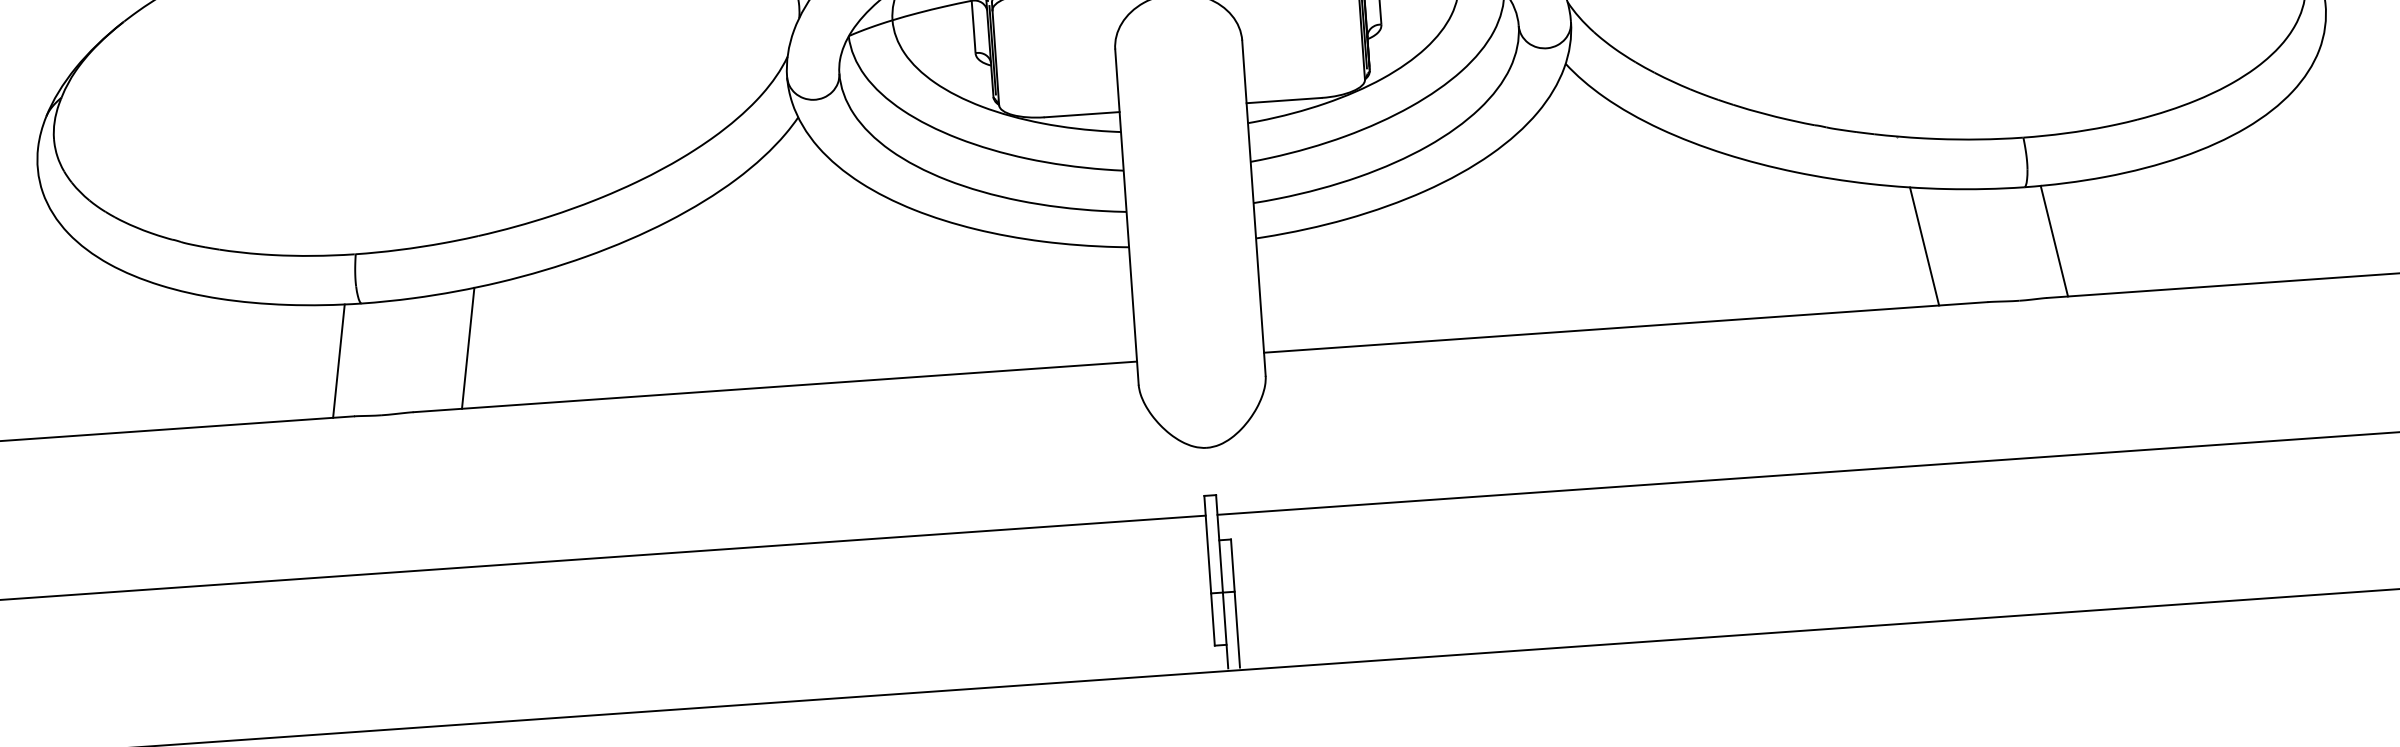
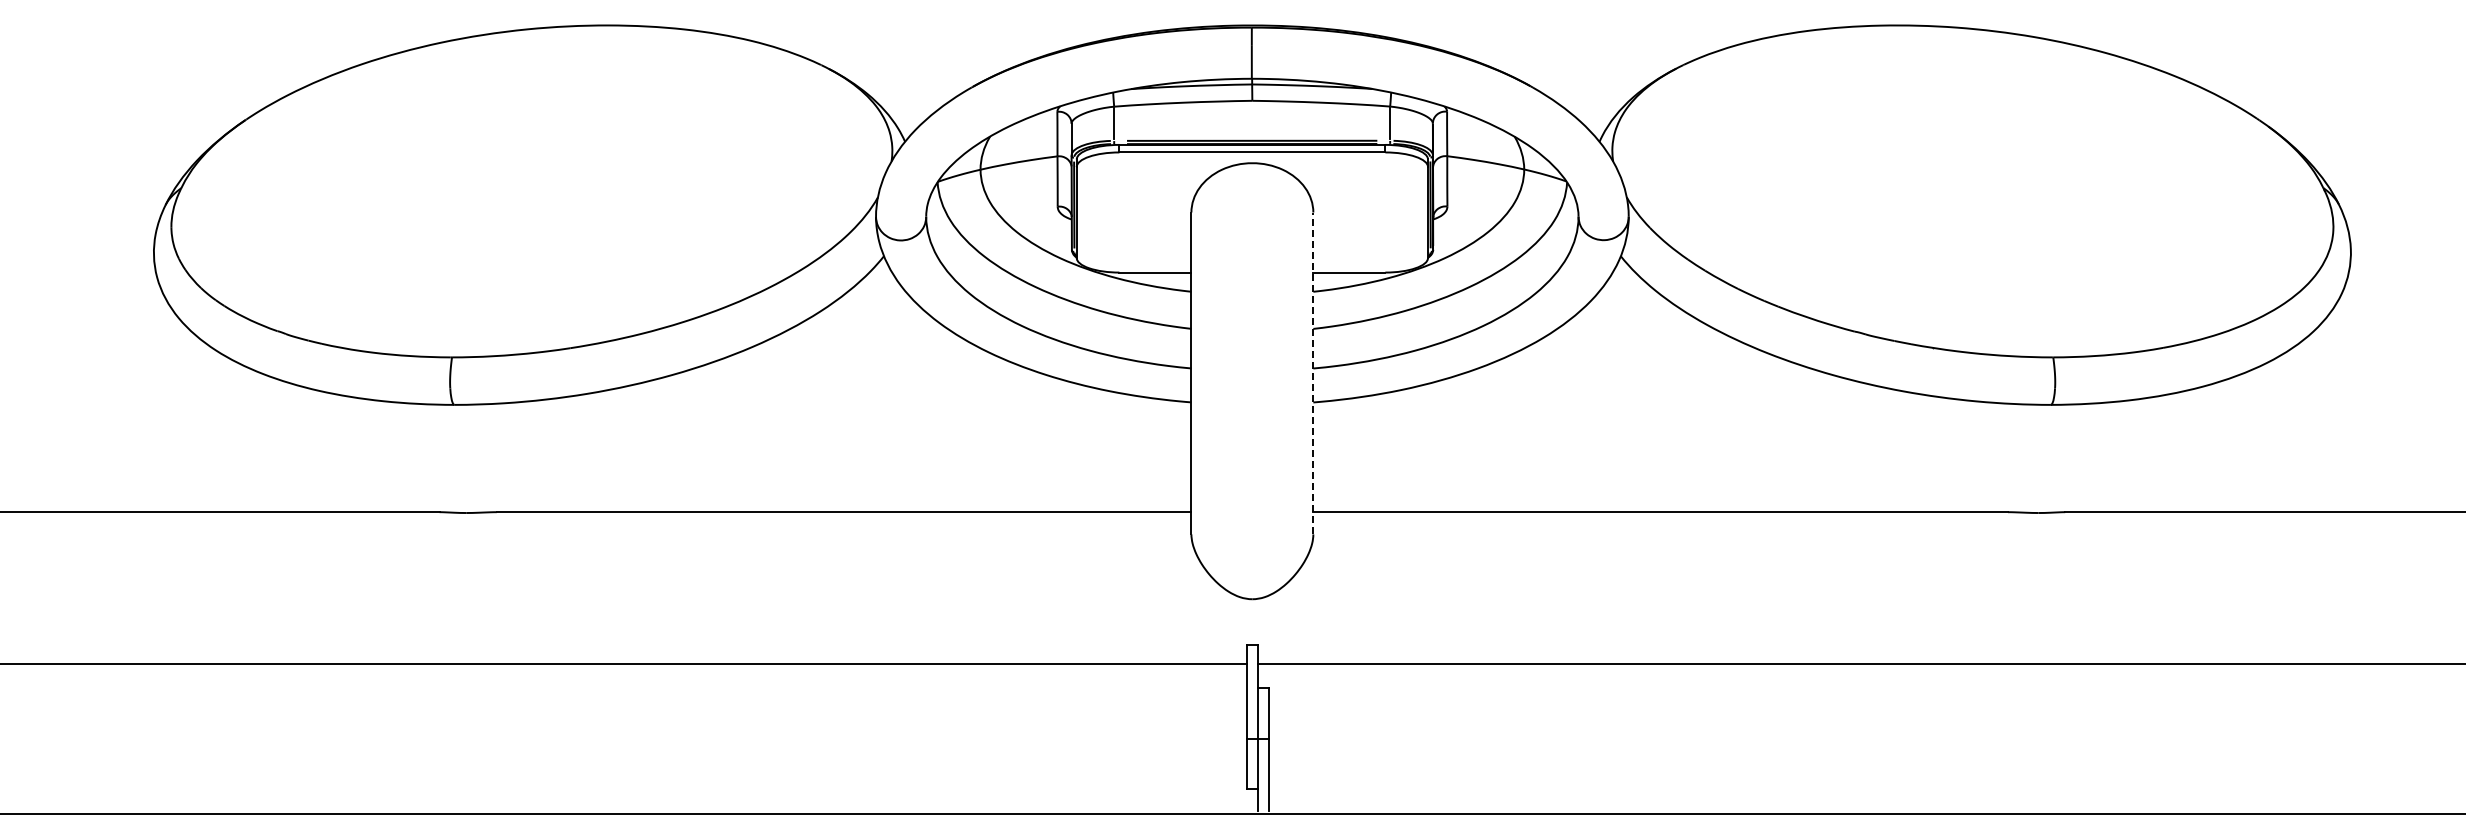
line: (1254, 208) -> (1313, 373), solid -> dashed
line: (2053, 241) -> (2075, 458), removed
line: (1924, 246) -> (1951, 454), removed
line: (468, 347) -> (553, 454), removed
line: (338, 361) -> (428, 458), removed

